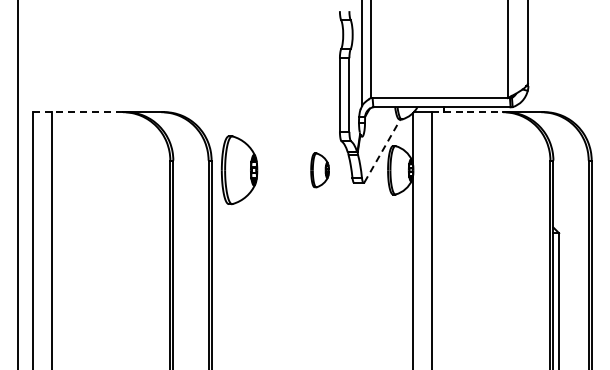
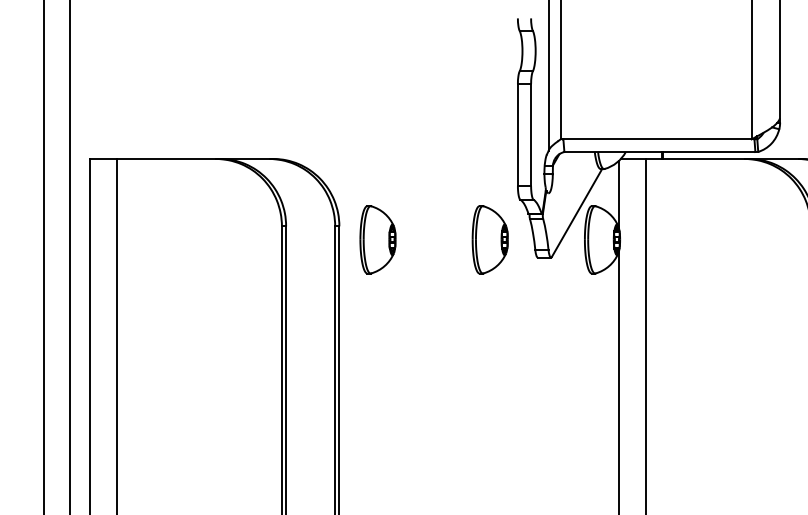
line: (78, 112) -> (154, 159), dashed -> solid
line: (467, 112) -> (695, 159), dashed -> solid
line: (382, 150) -> (577, 212), dashed -> solid
part: (238, 170) -> (376, 240), size x0.71
part: (319, 170) -> (489, 240), size x1.43

